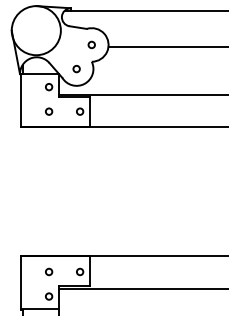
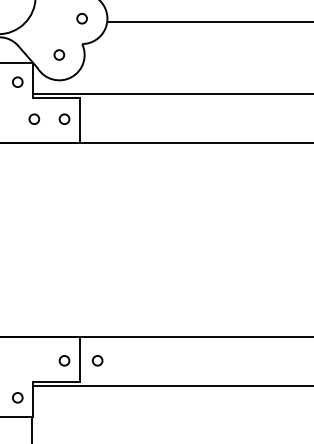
circle: (49, 111) -> (34, 118), moved
circle: (49, 271) -> (98, 360), moved

